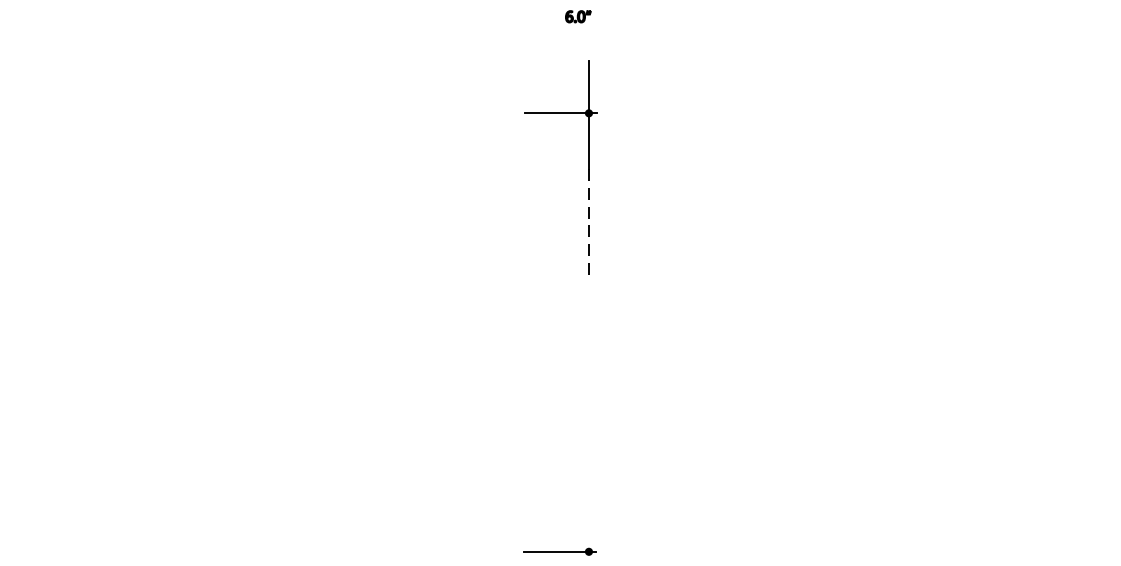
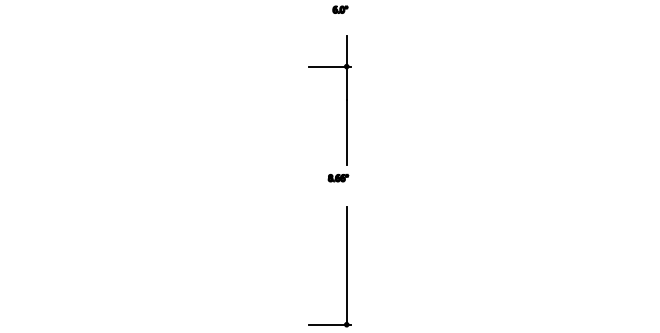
line: (588, 225) -> (346, 132), dashed -> solid
part: (574, 301) -> (338, 177), added
line: (588, 451) -> (346, 265), added

